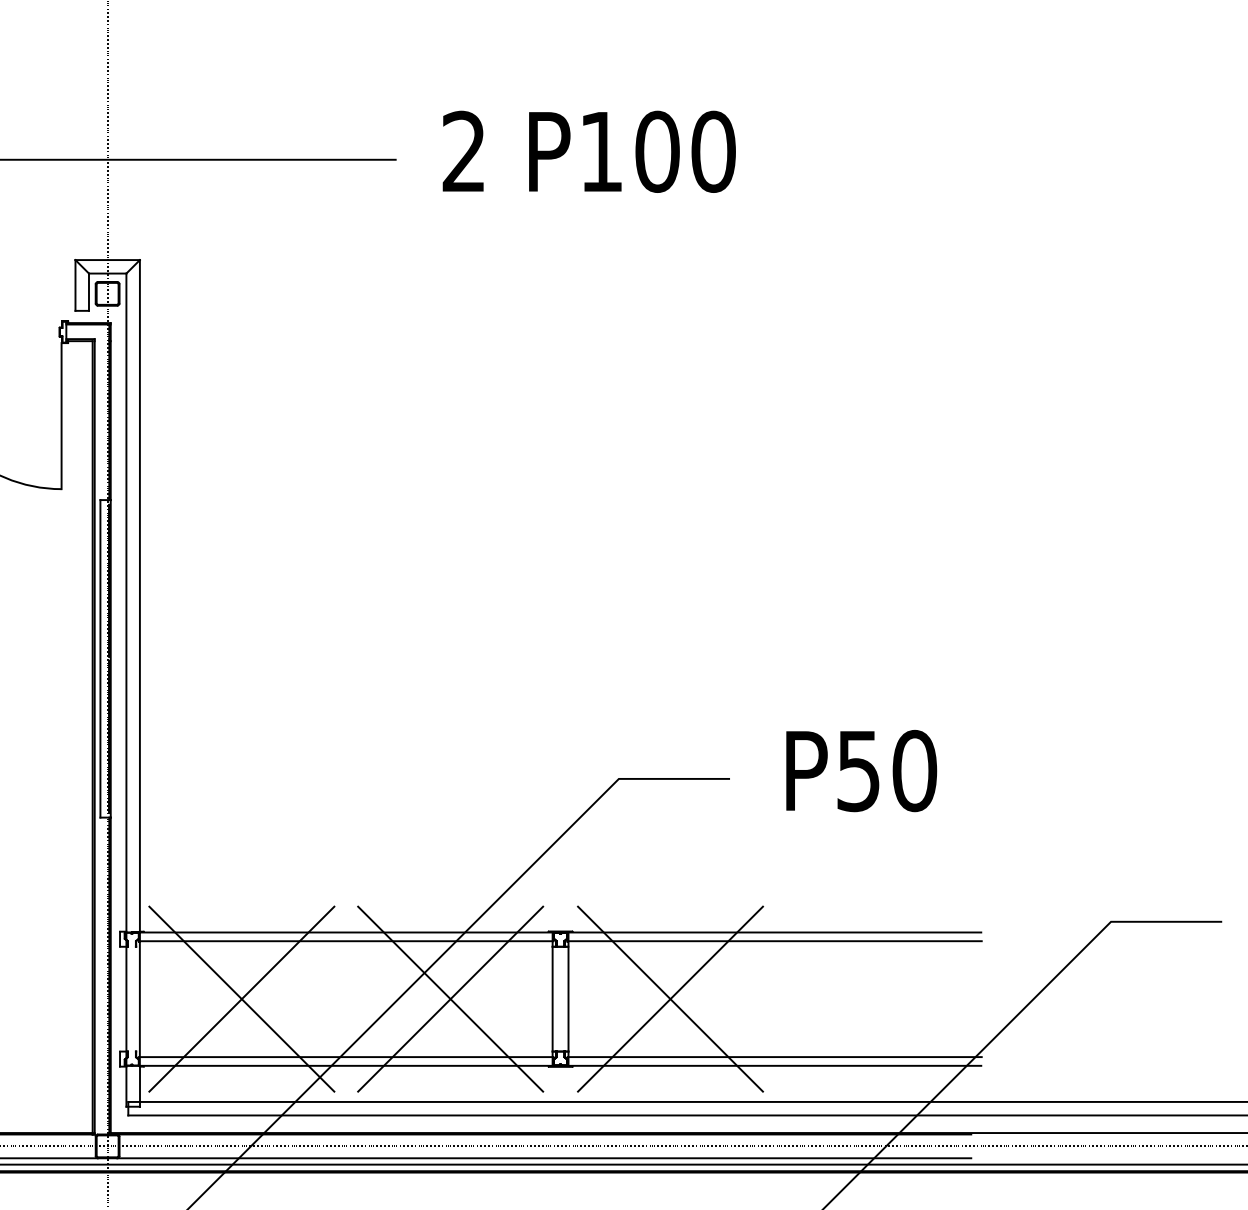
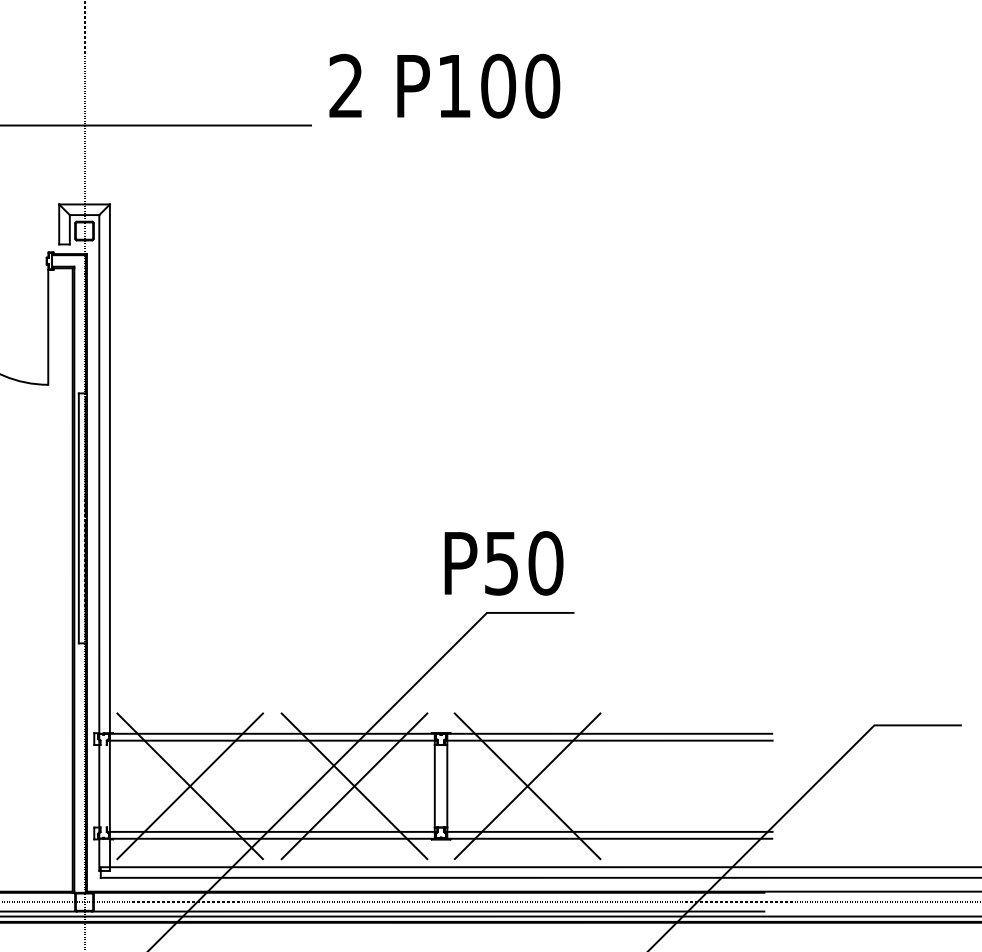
text: (588, 151) -> (444, 85), moved
text: (861, 771) -> (503, 563), moved

